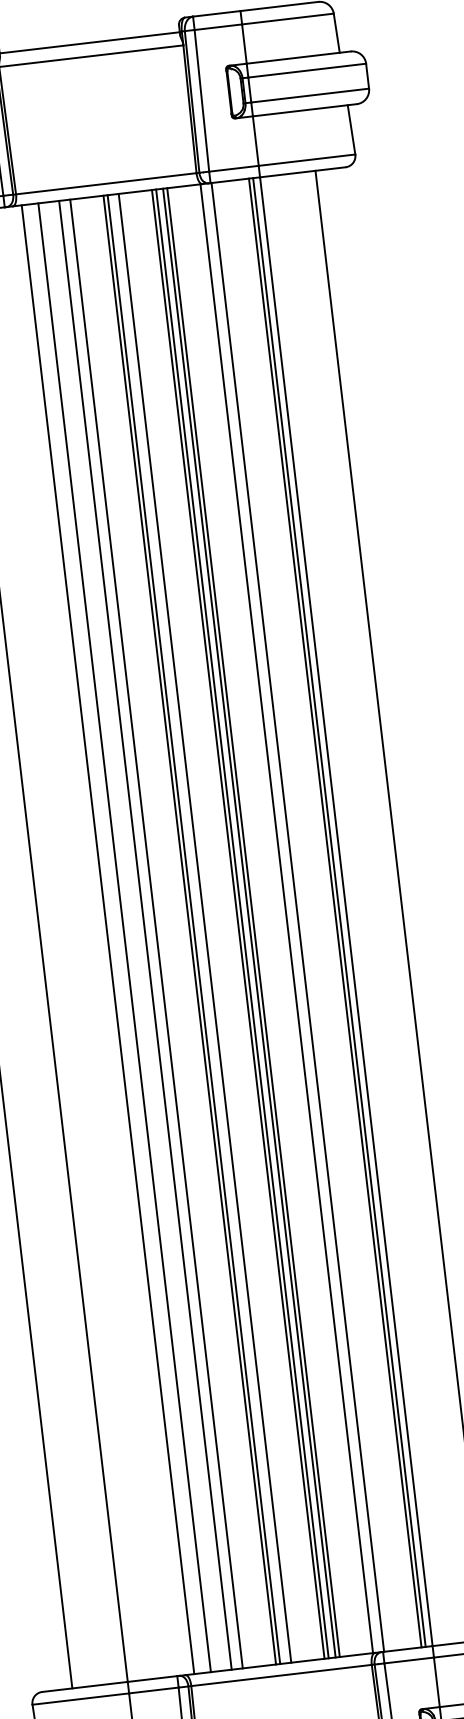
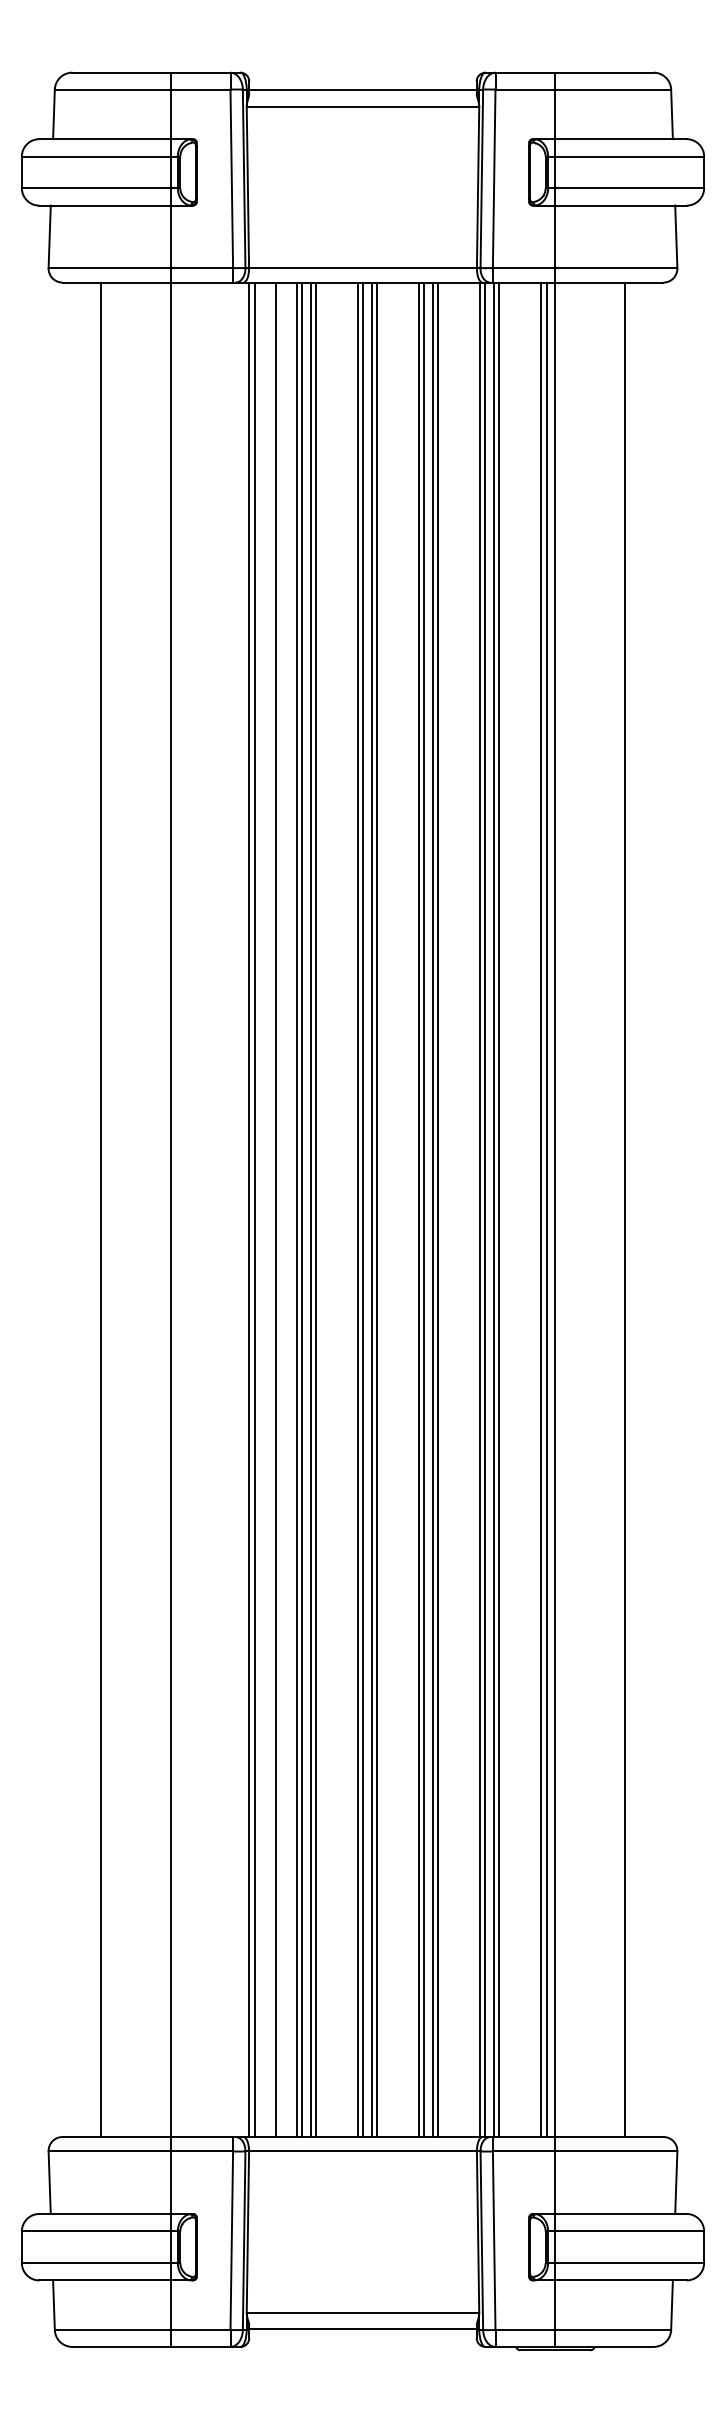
line: (302, 916) -> (499, 1209), added
line: (290, 917) -> (485, 1209), added
line: (200, 928) -> (371, 1209), added
line: (152, 934) -> (310, 1209), added
line: (141, 935) -> (296, 1209), added
line: (104, 939) -> (249, 1209), added

